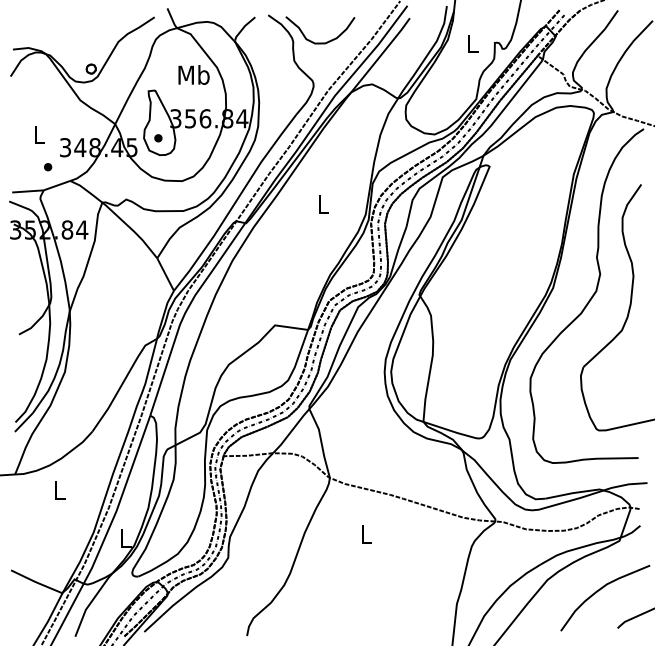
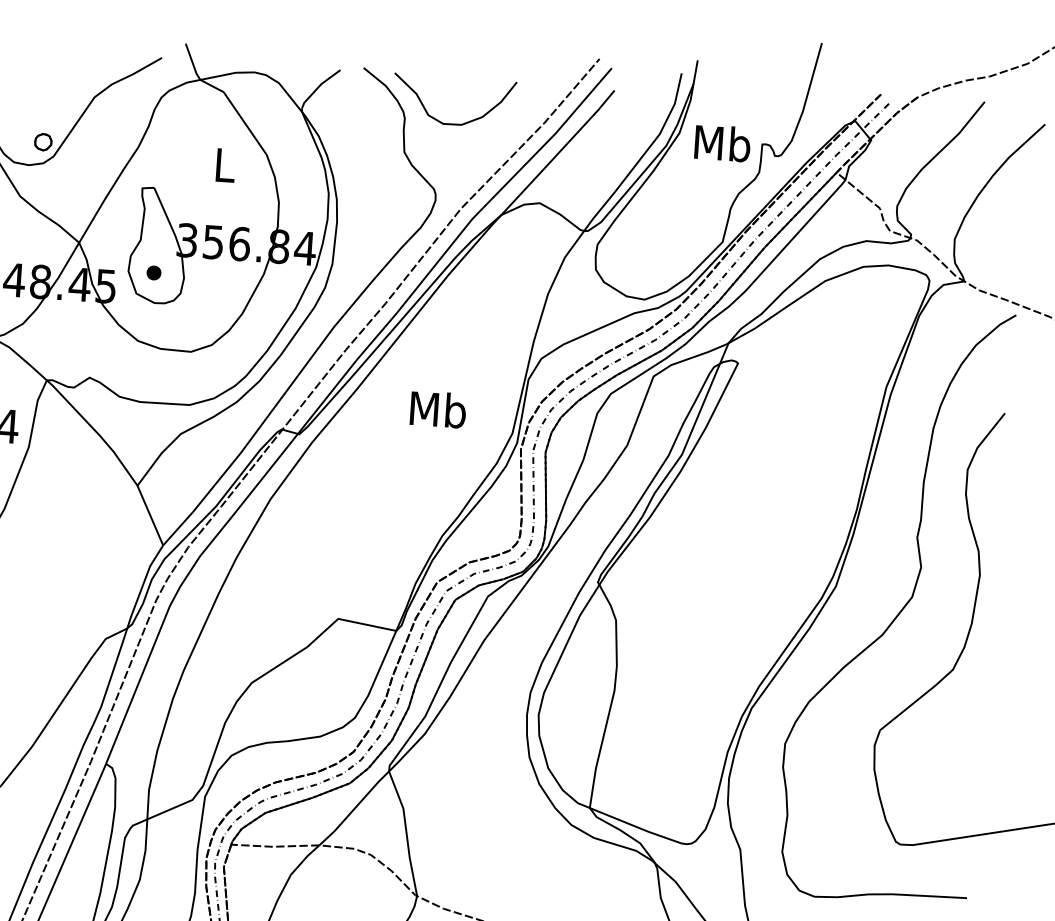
text: (472, 43) -> (722, 142), L -> Mb
text: (193, 74) -> (223, 164), Mb -> L
text: (322, 203) -> (437, 408), L -> Mb

